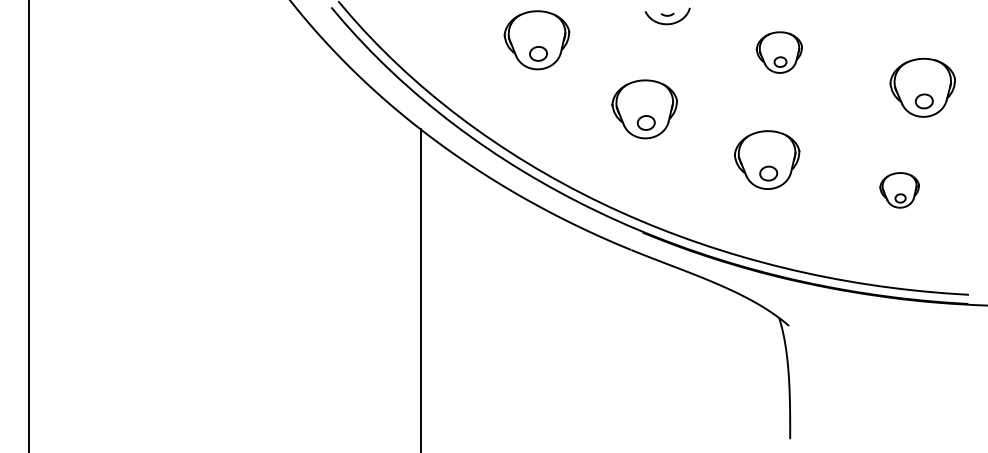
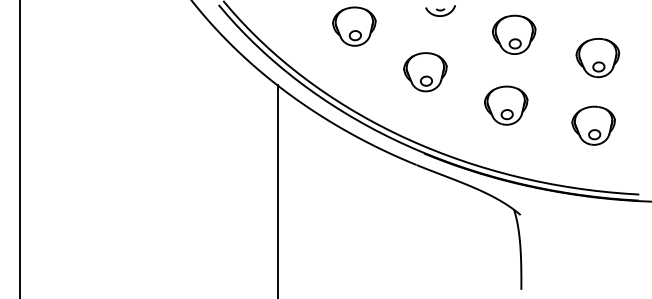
part: (779, 52) -> (514, 34), size x1.43
part: (922, 88) -> (597, 58), moved
part: (899, 190) -> (593, 125), size x1.67

